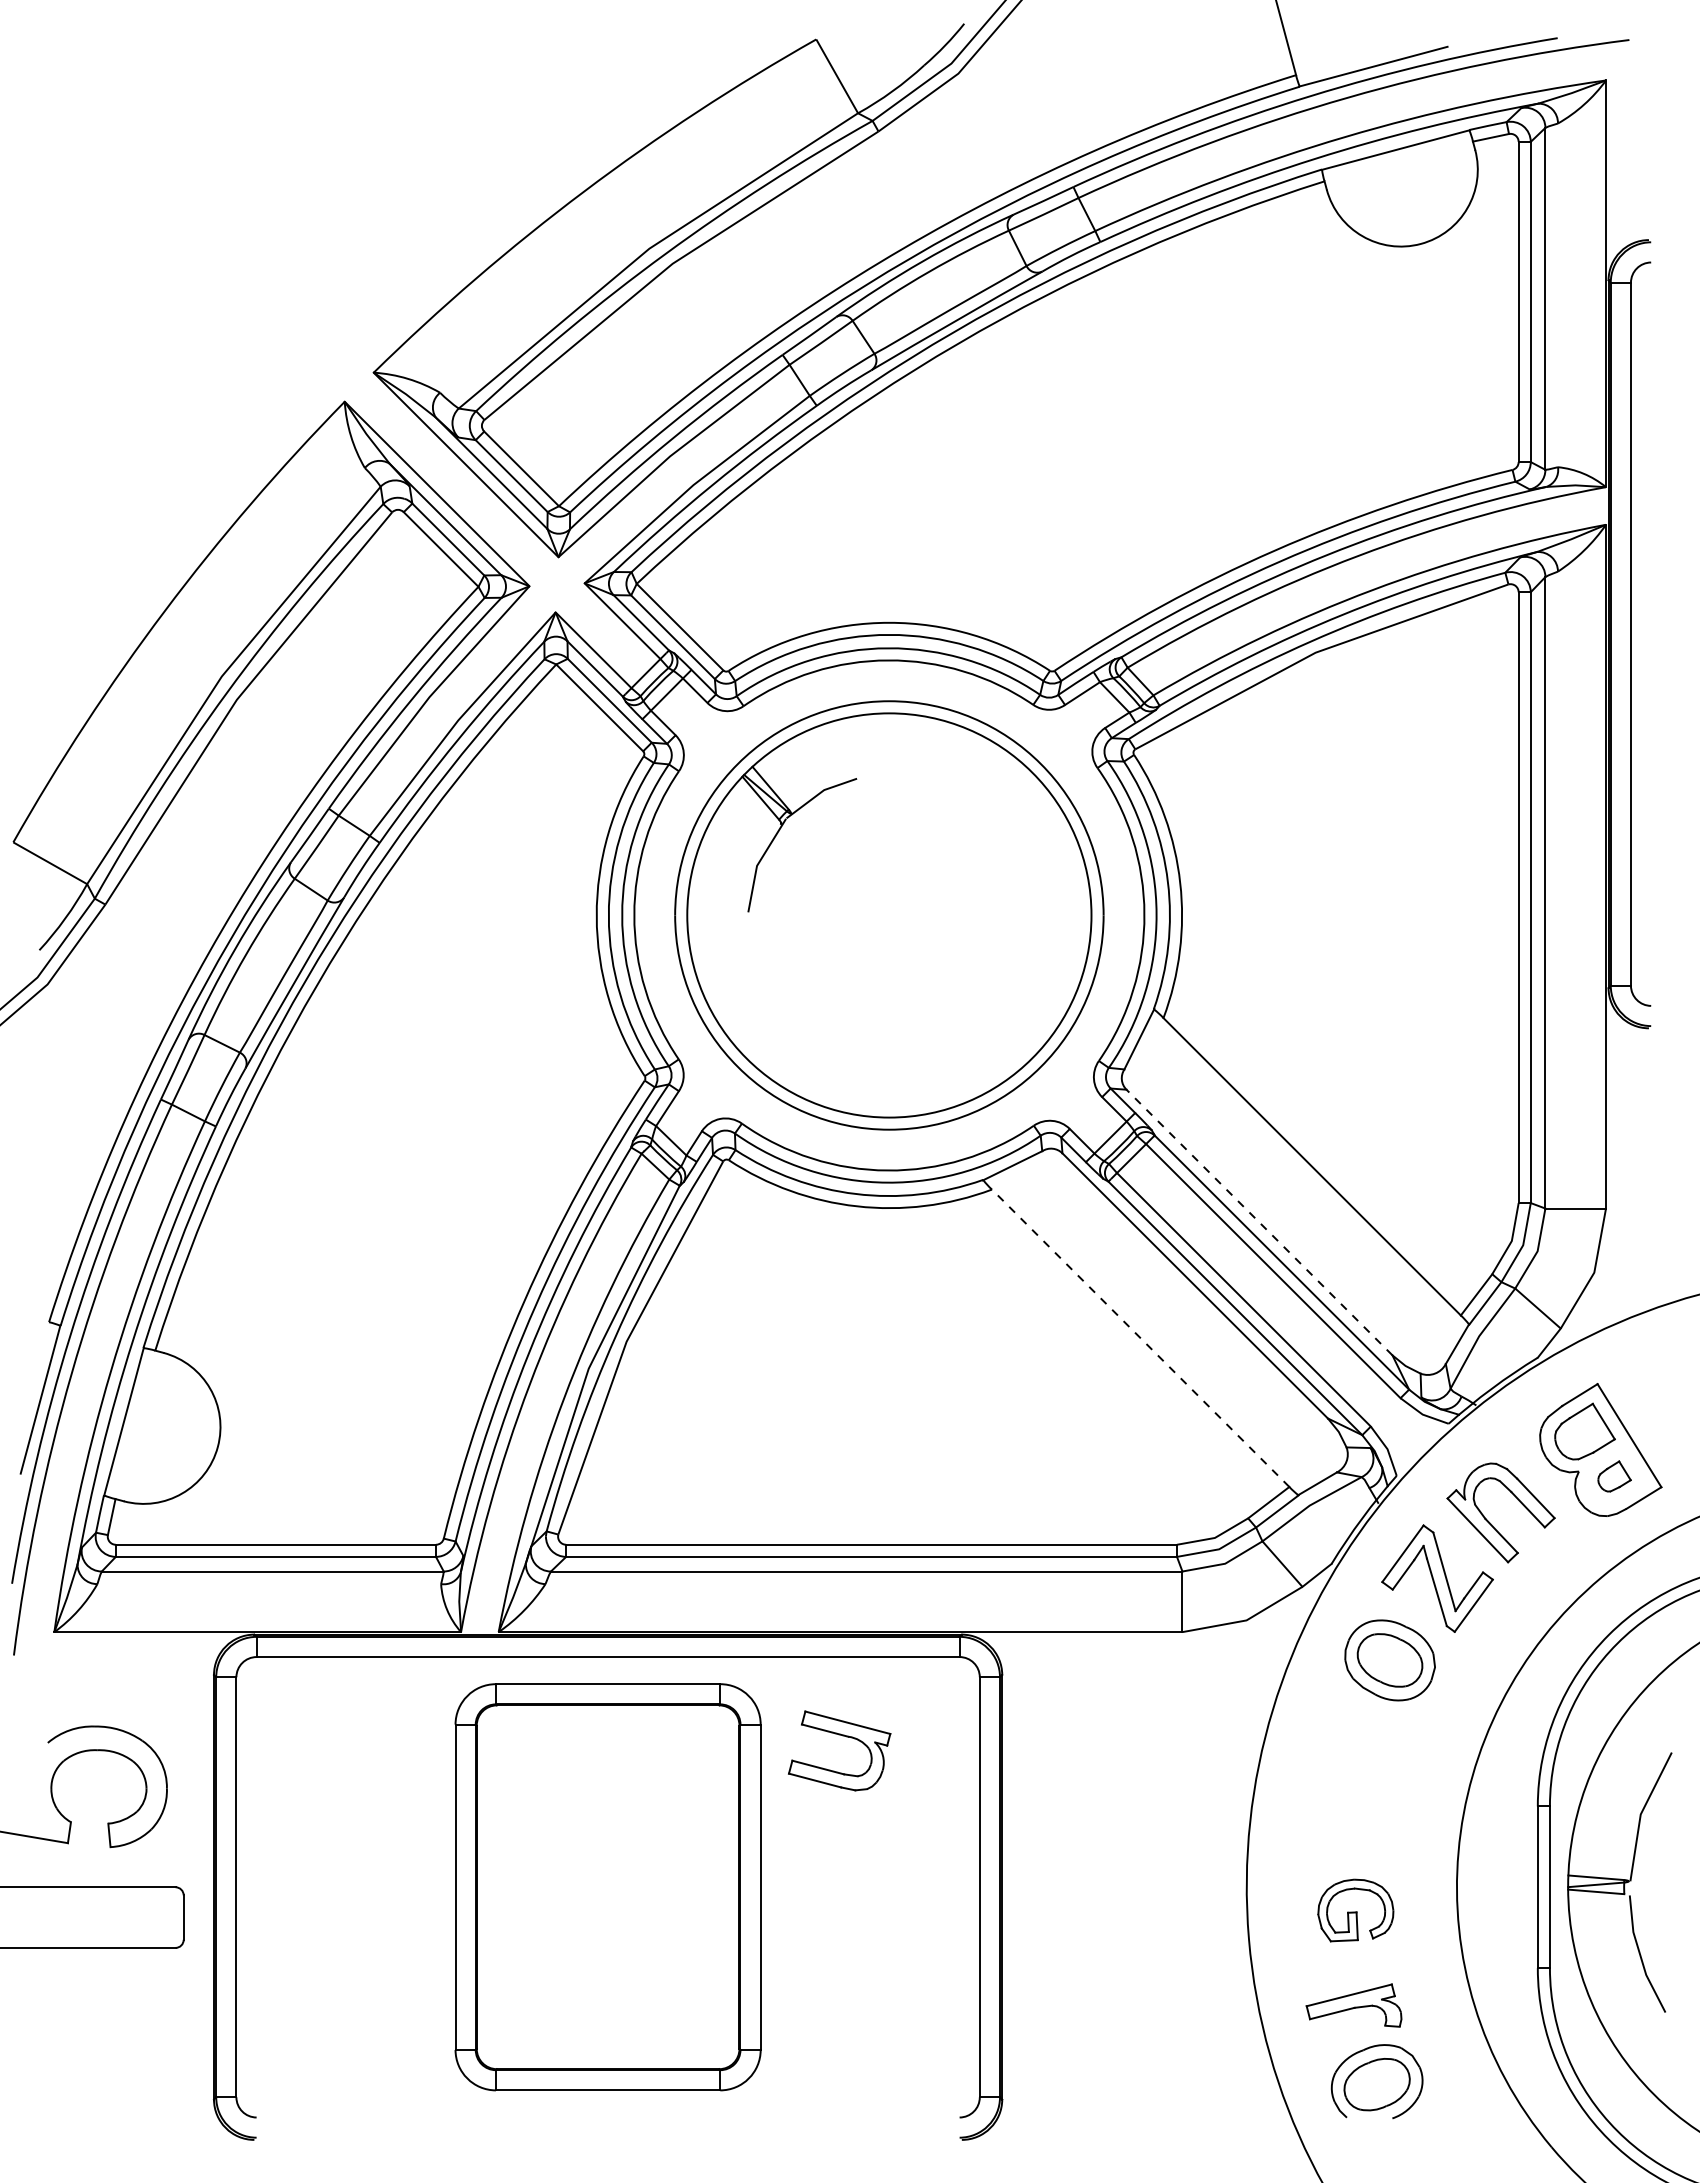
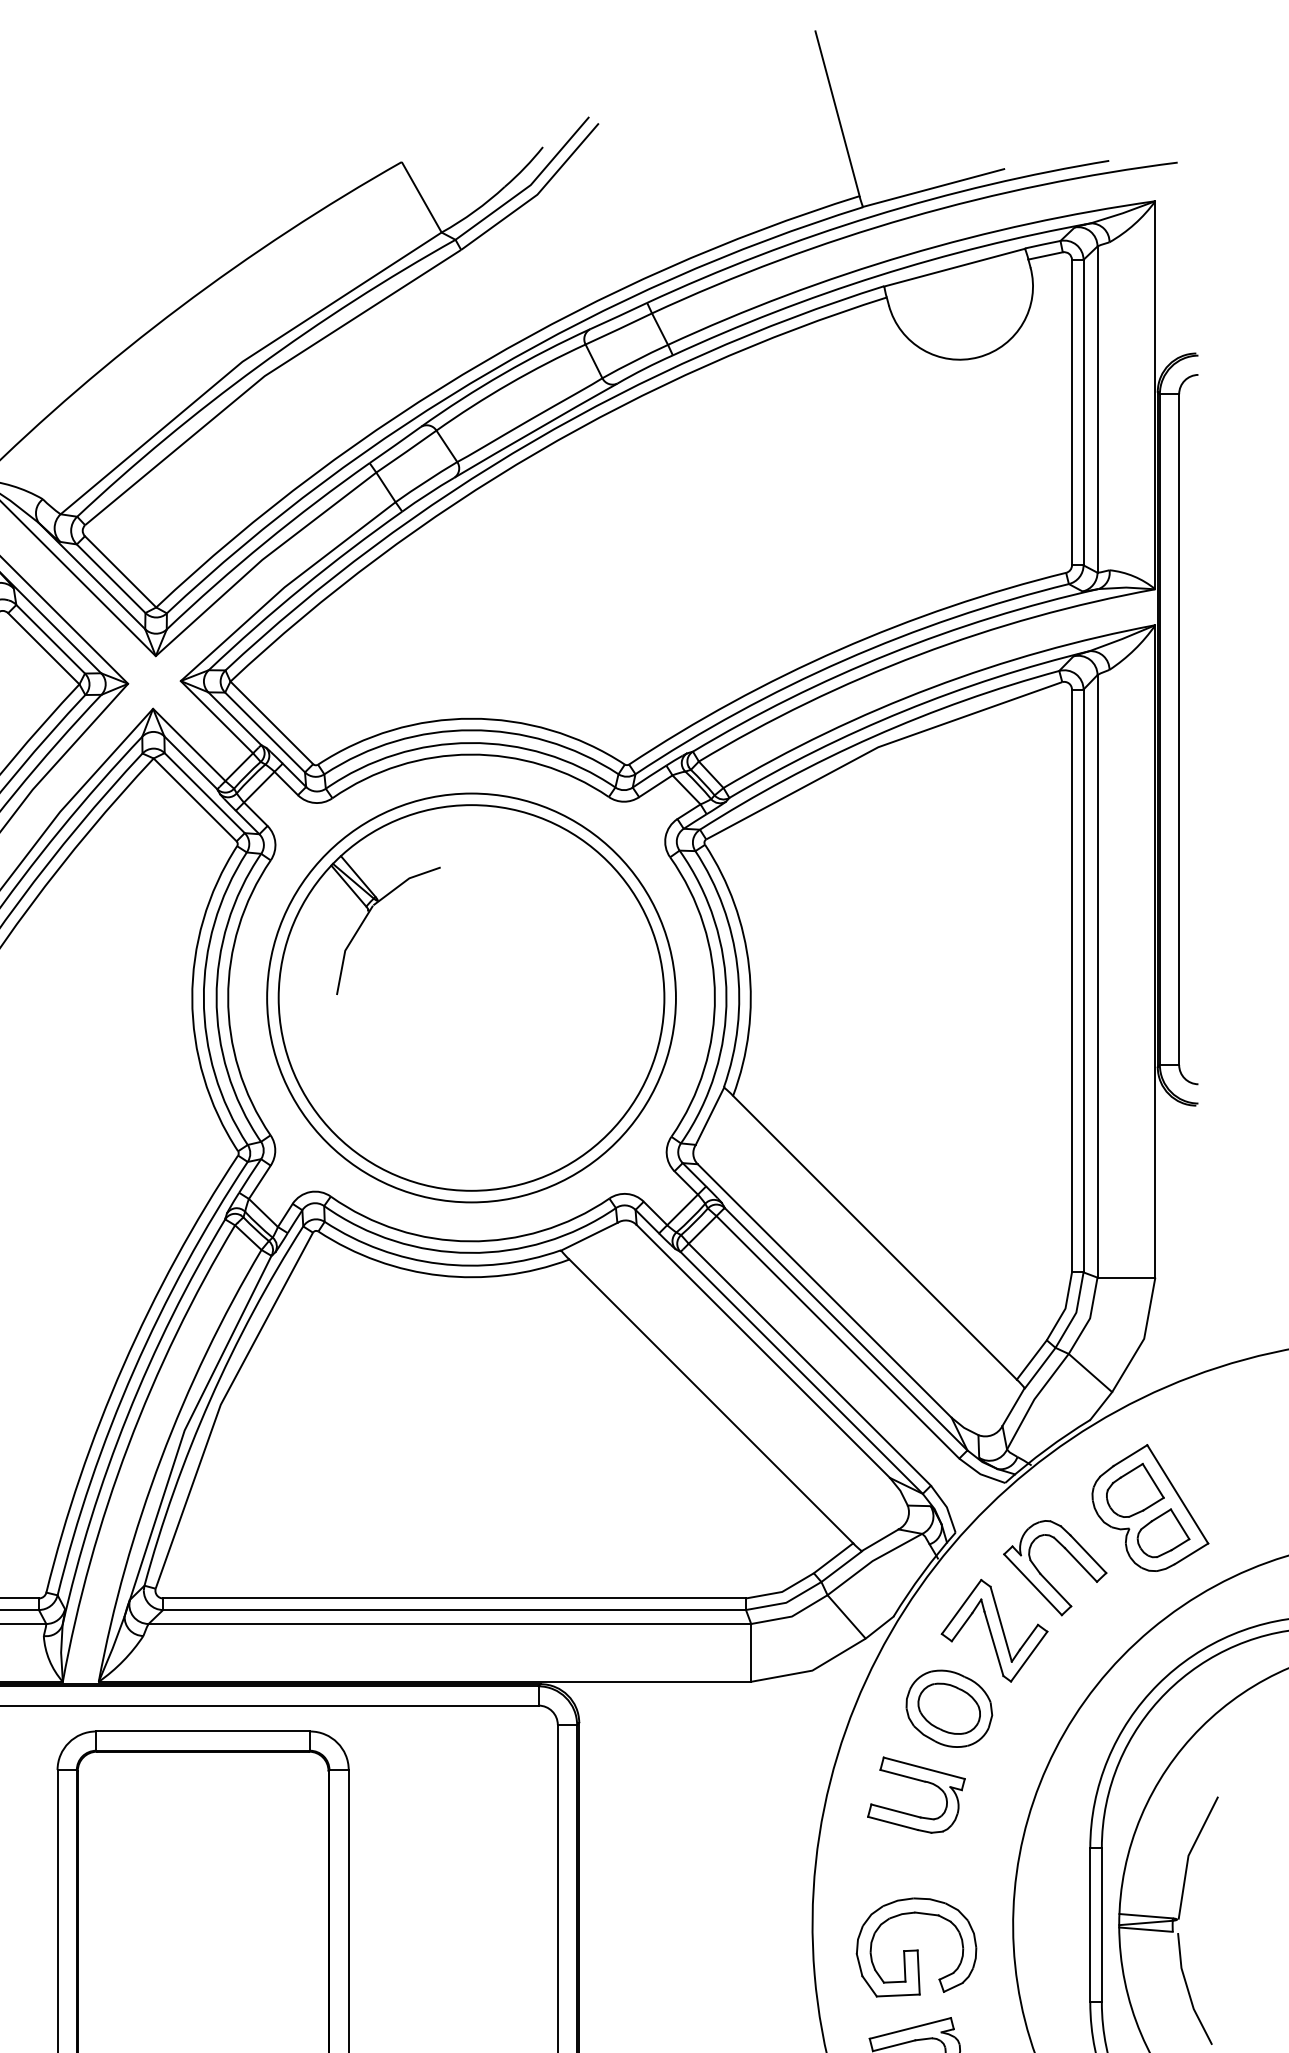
line: (1259, 1222) -> (824, 1290), dashed -> solid
line: (1140, 1337) -> (711, 1400), dashed -> solid
part: (1614, 1476) -> (1163, 1533), size x1.67
part: (842, 1736) -> (919, 1781), moved
part: (1355, 1910) -> (916, 1947), size x1.67

